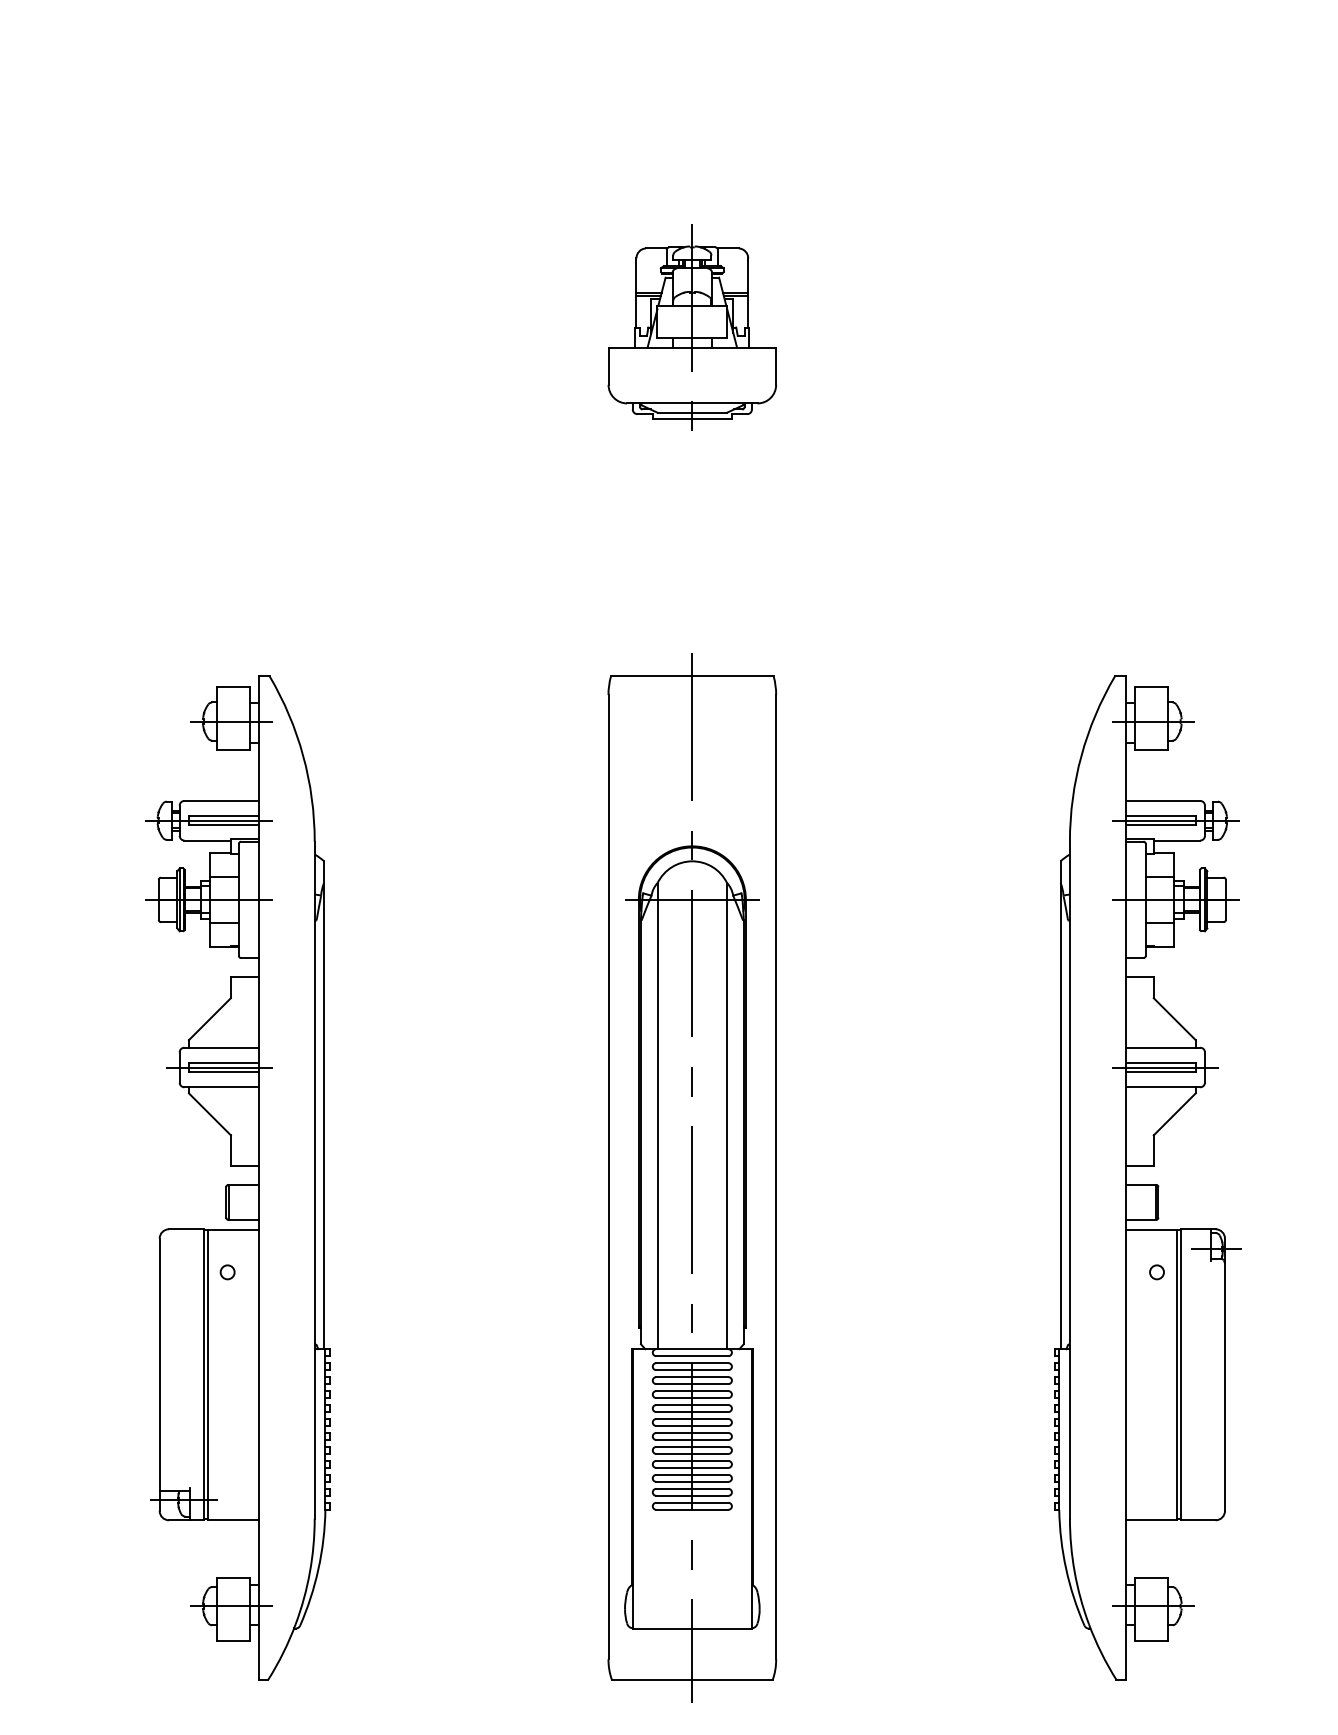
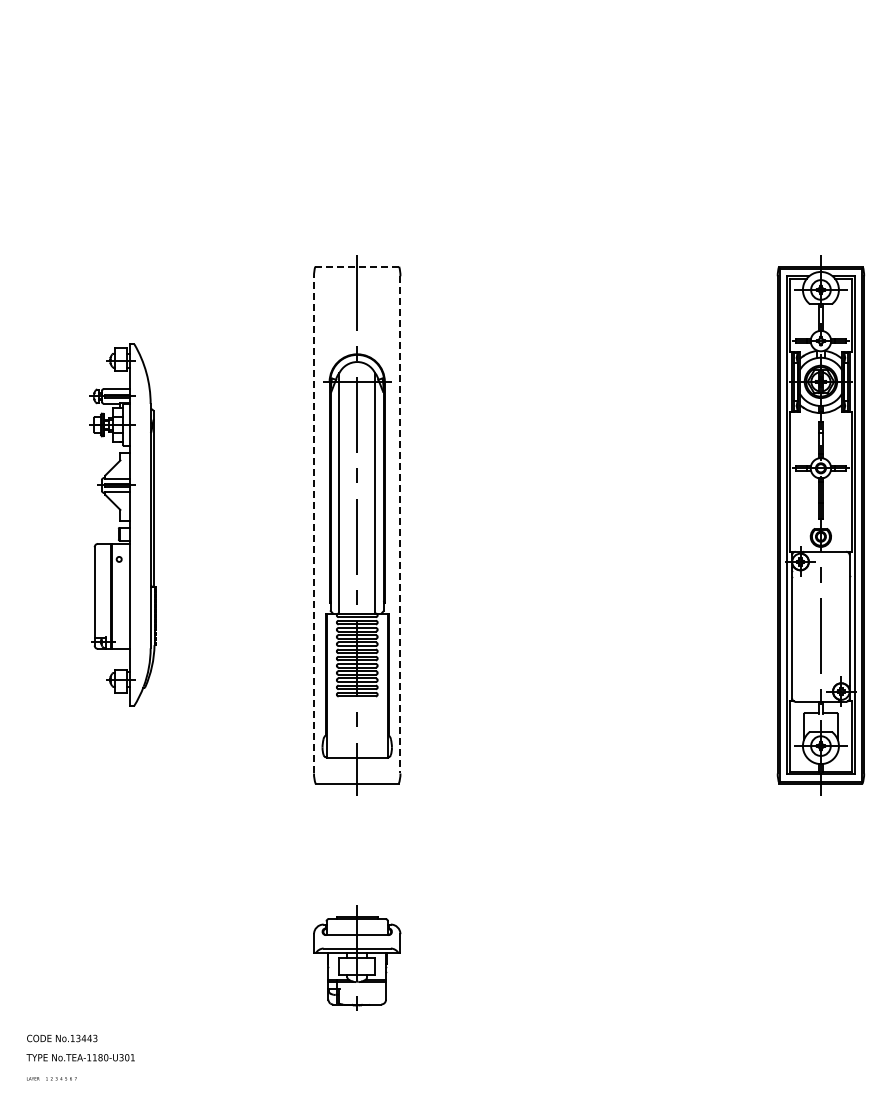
part: (692, 327) -> (357, 86), removed
line: (692, 676) -> (357, 266), solid -> dashed
line: (609, 1176) -> (314, 524), solid -> dashed
line: (776, 1176) -> (400, 524), solid -> dashed
part: (237, 1178) -> (122, 525), size x0.7
part: (1146, 1178) -> (591, 525), removed

